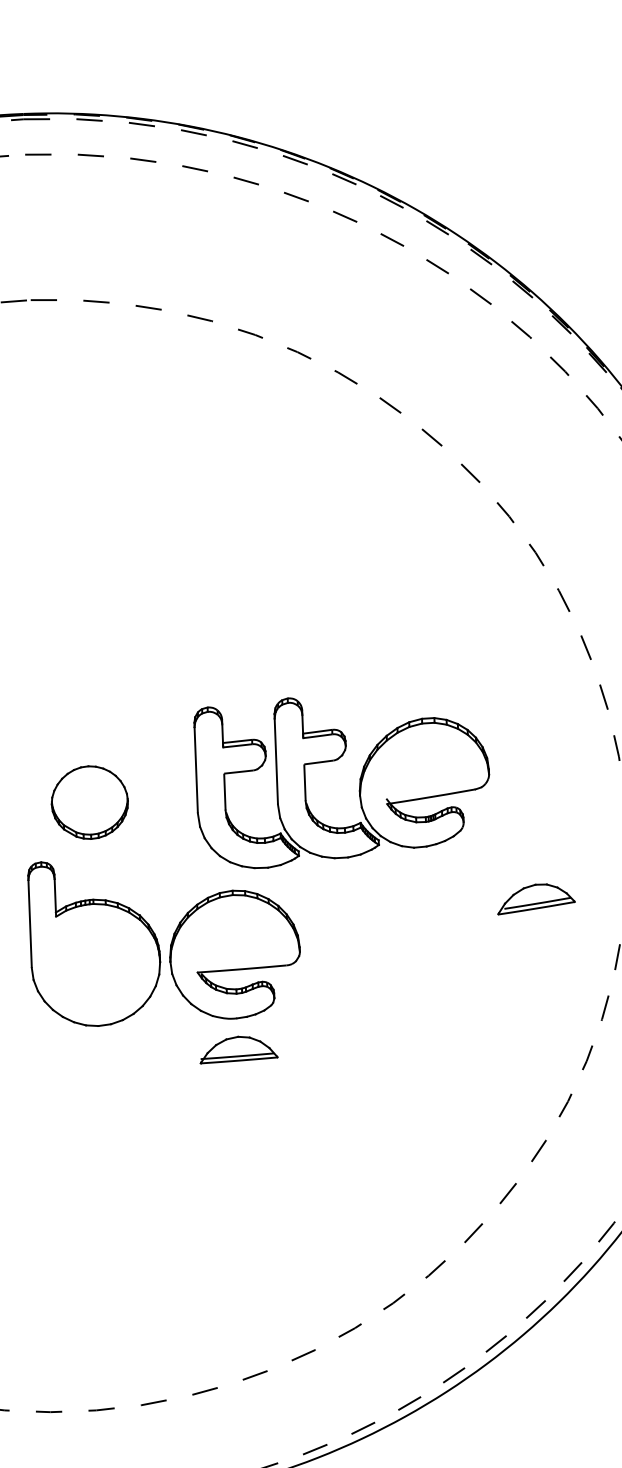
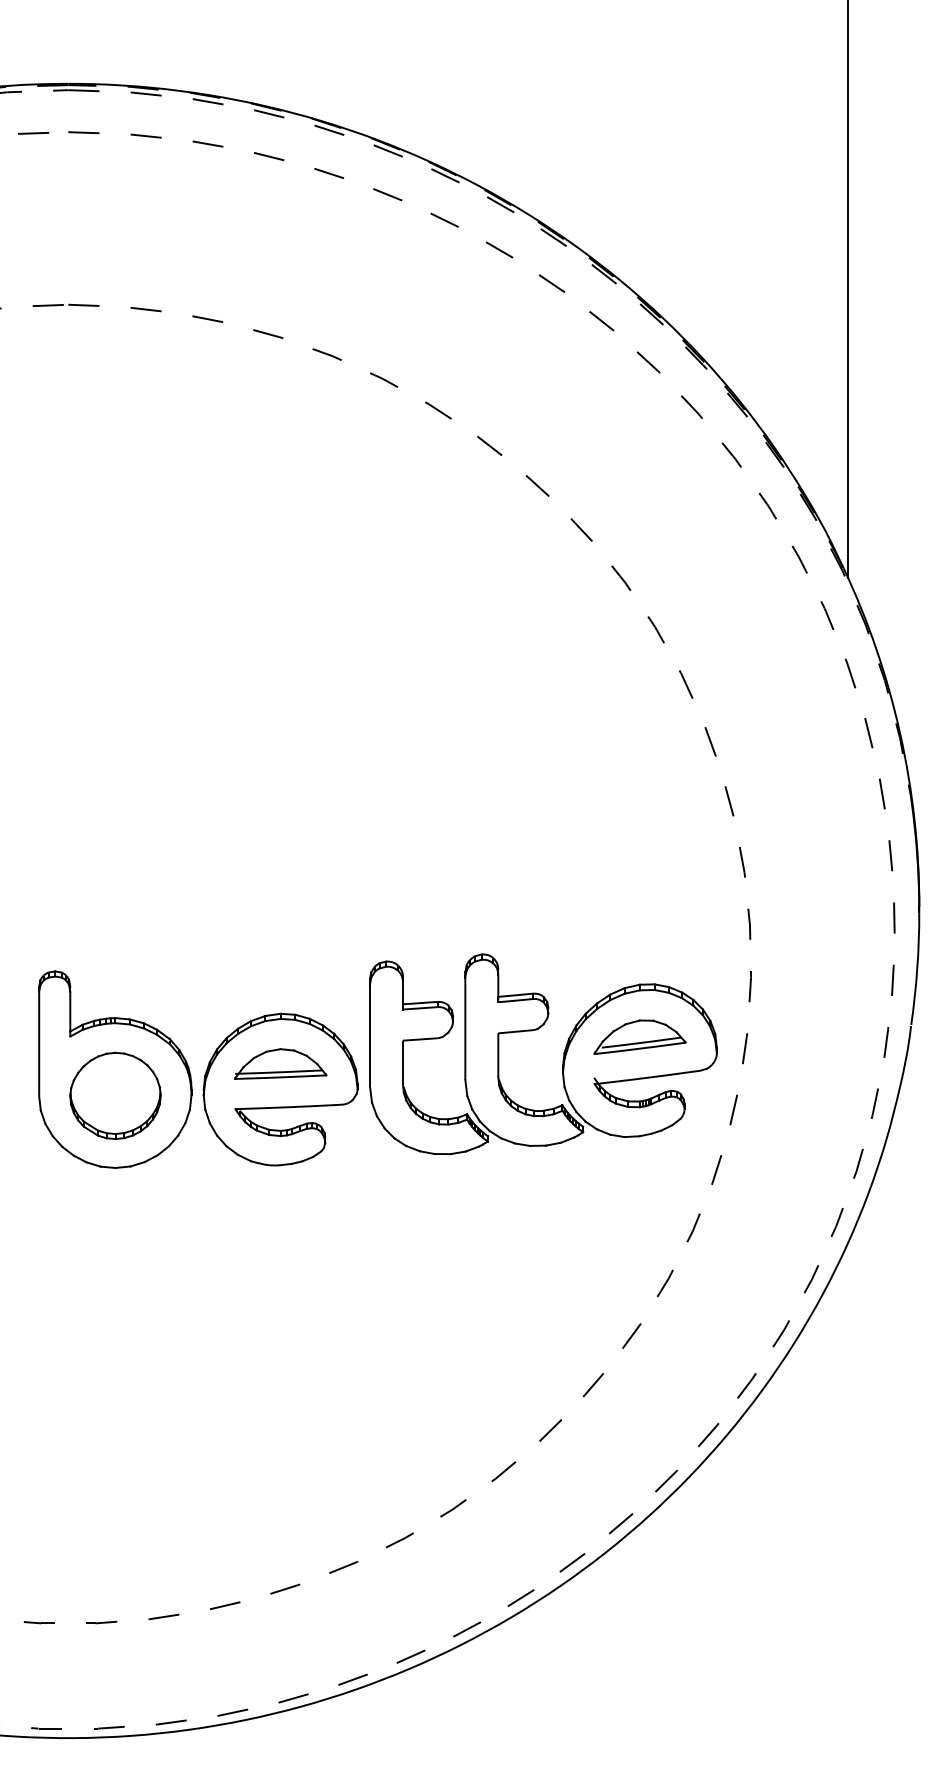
part: (359, 784) -> (562, 1059), moved
part: (89, 802) -> (115, 1095), moved
part: (238, 1048) -> (280, 1063), moved

